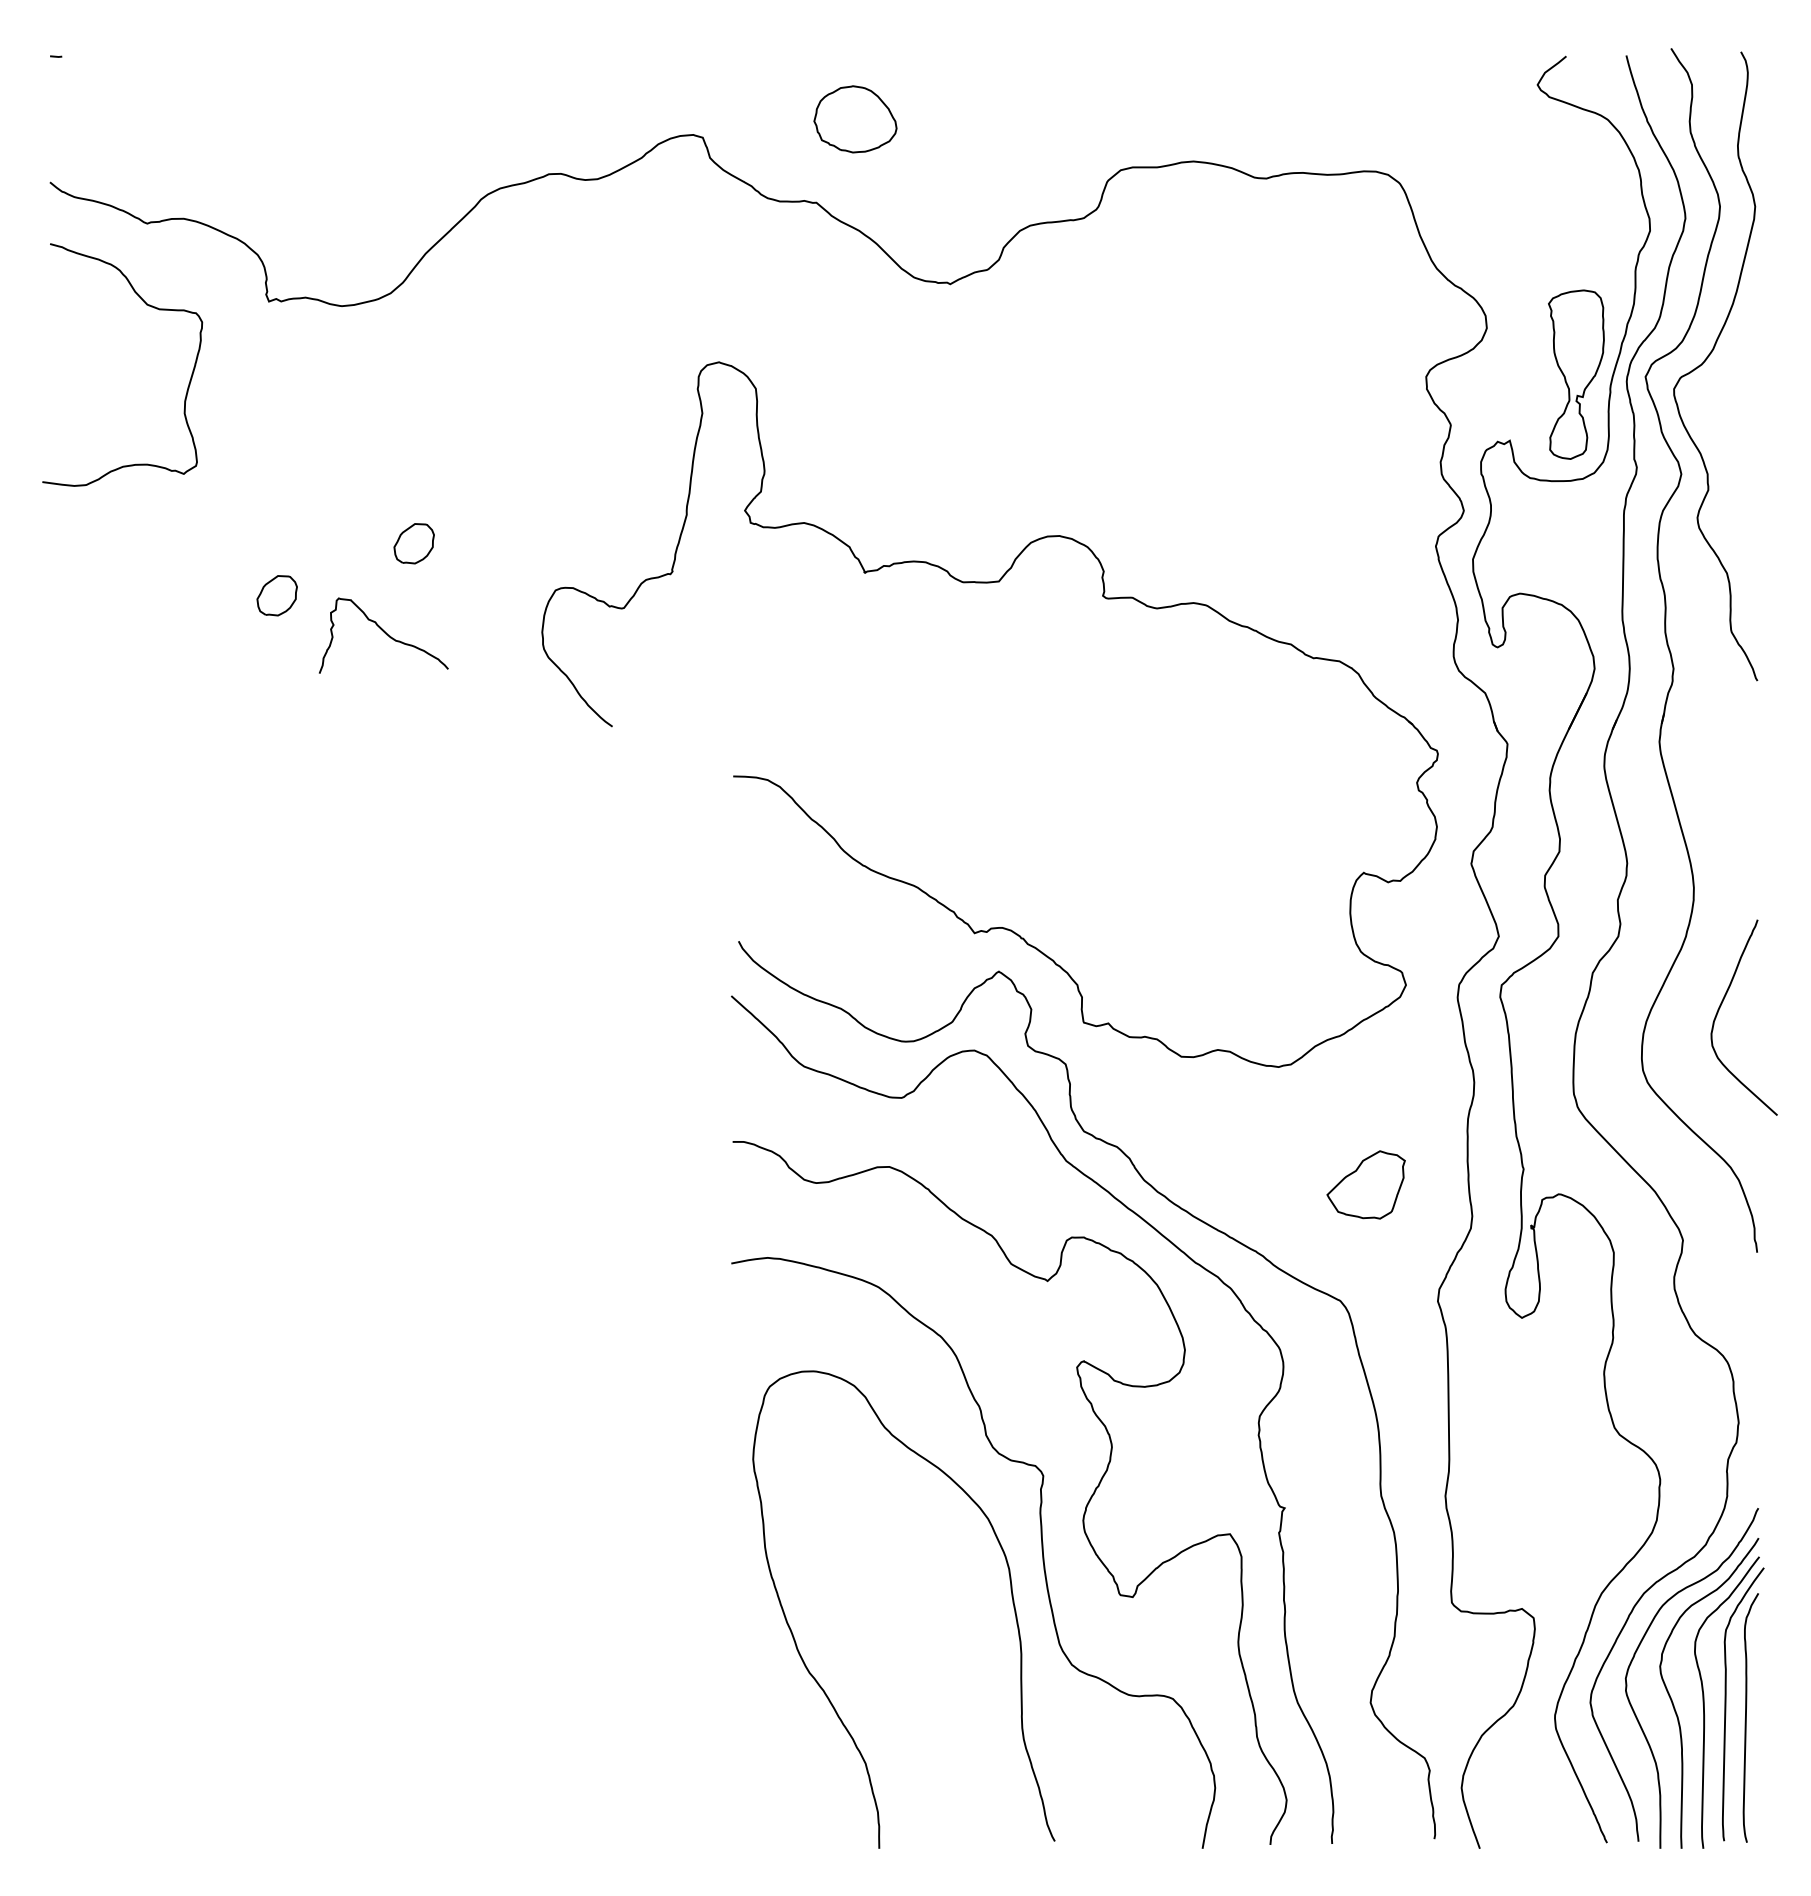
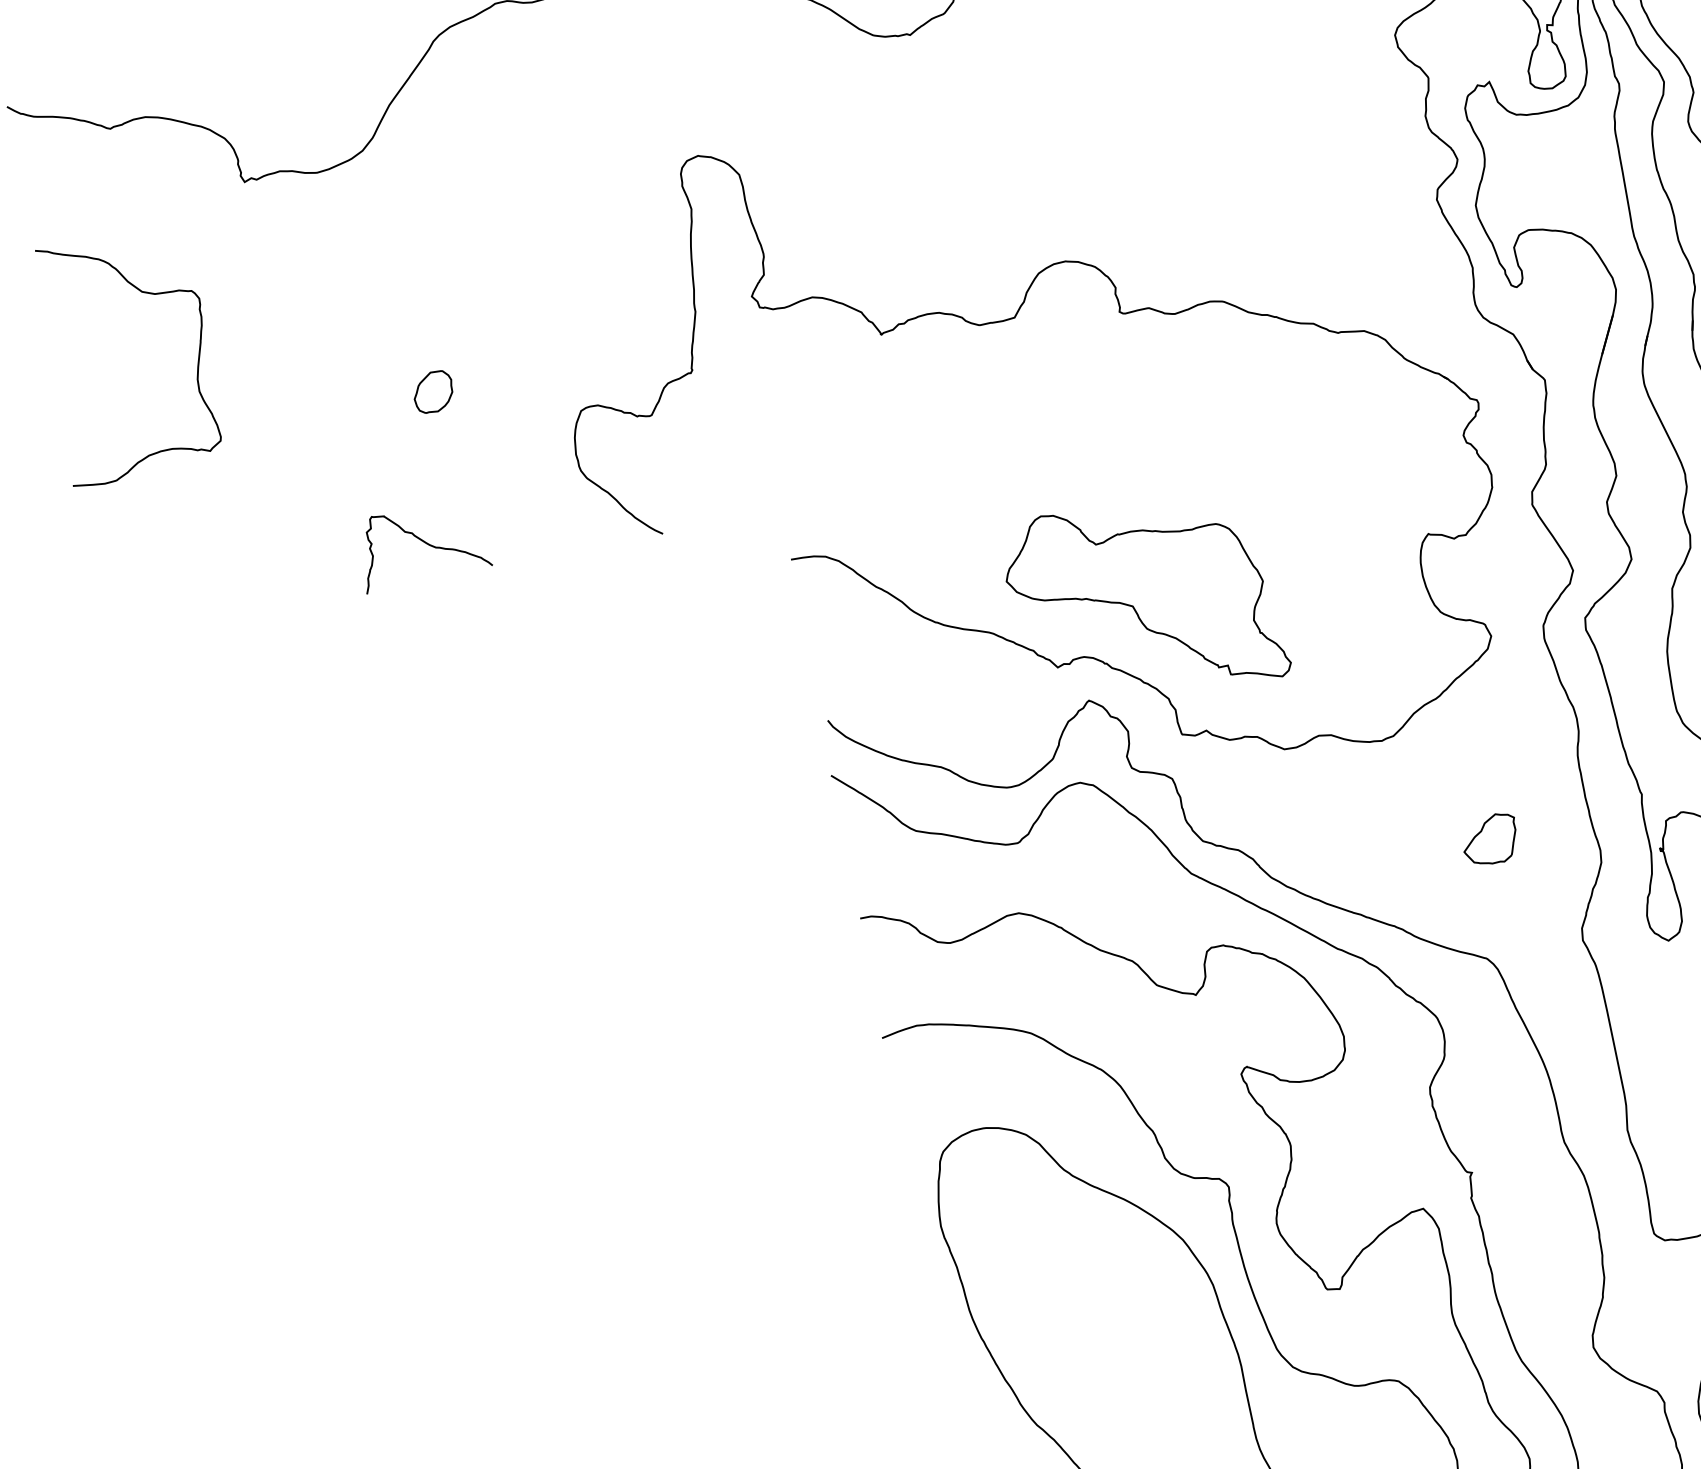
curve: (148, 306) -> (143, 293), moved
part: (276, 595) -> (308, 469), removed
curve: (384, 633) -> (423, 542), moved
part: (1072, 882) -> (1144, 599), added
part: (1365, 1184) -> (1489, 839), size x0.71

